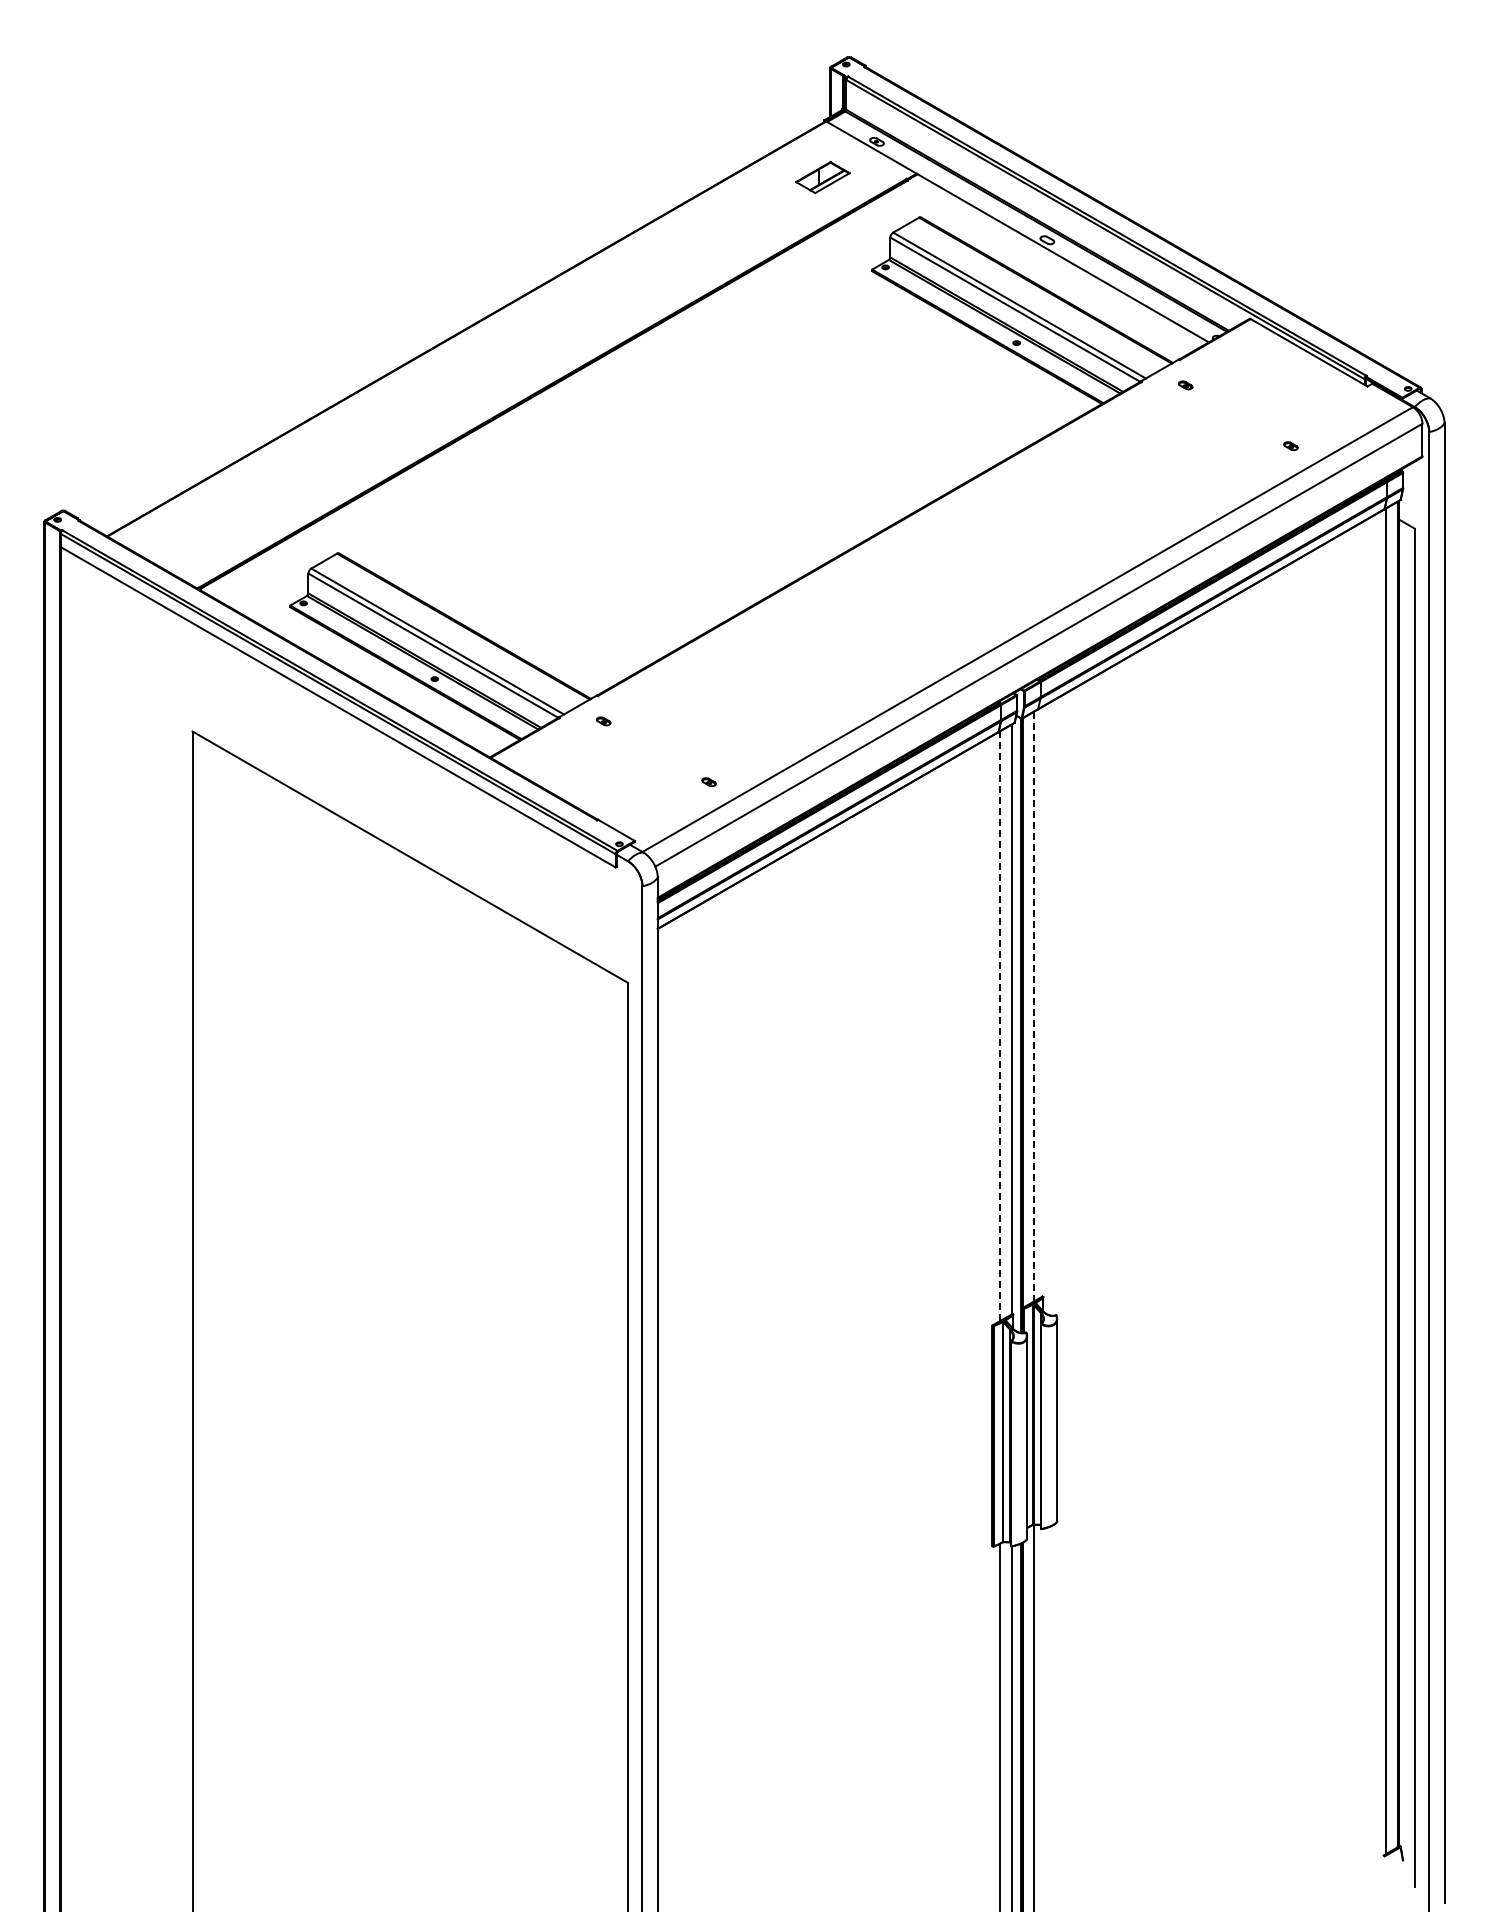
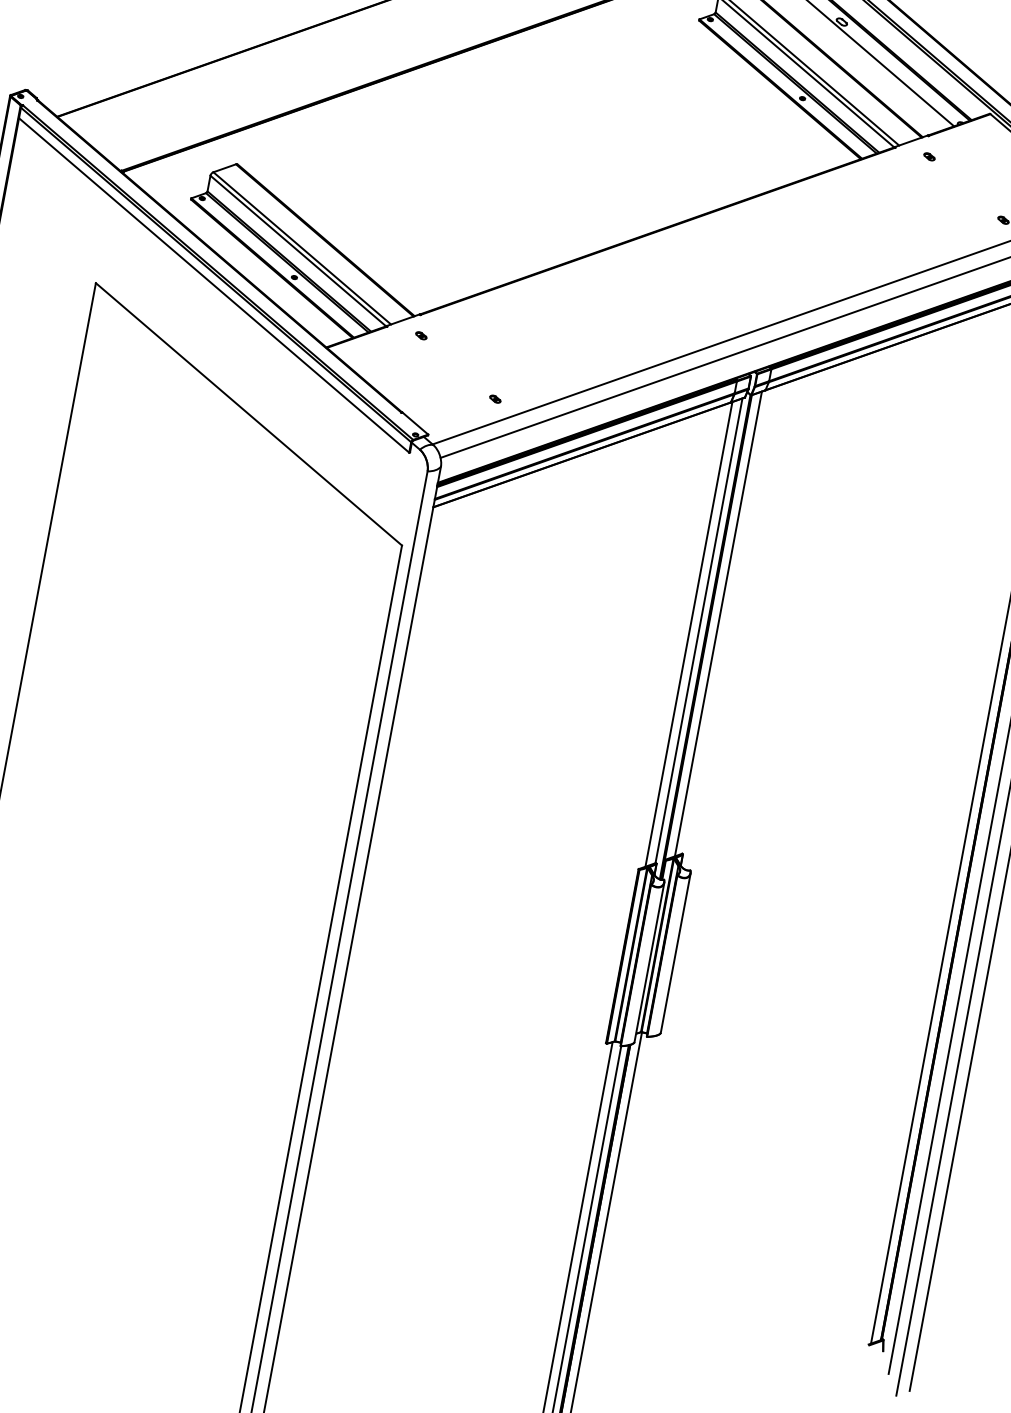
line: (1034, 1006) -> (718, 623), dashed -> solid
line: (1000, 1026) -> (689, 634), dashed -> solid

